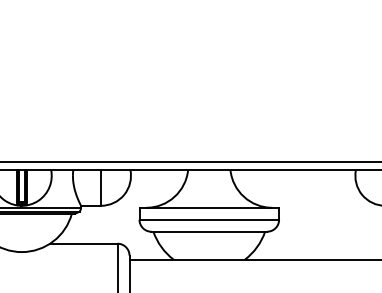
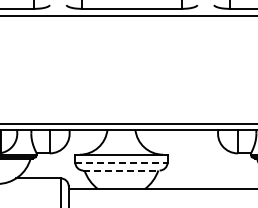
line: (209, 219) -> (121, 162), solid -> dashed
line: (209, 231) -> (121, 170), solid -> dashed

